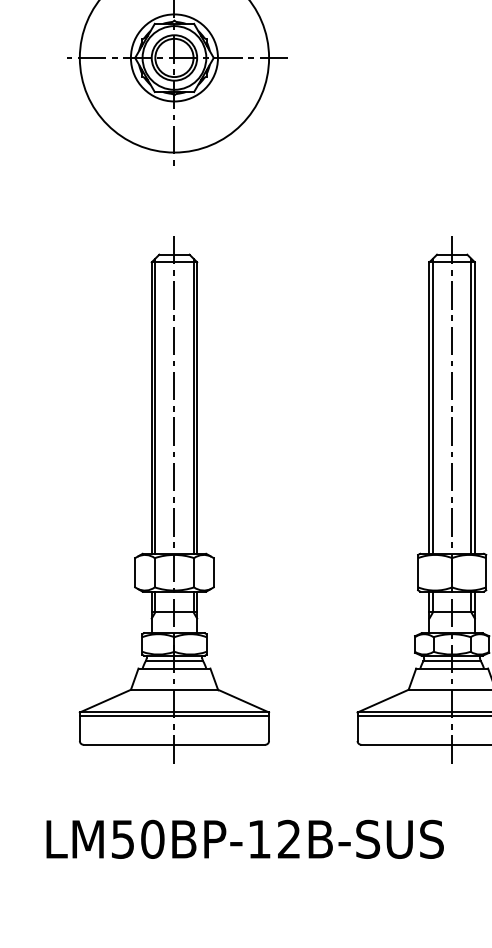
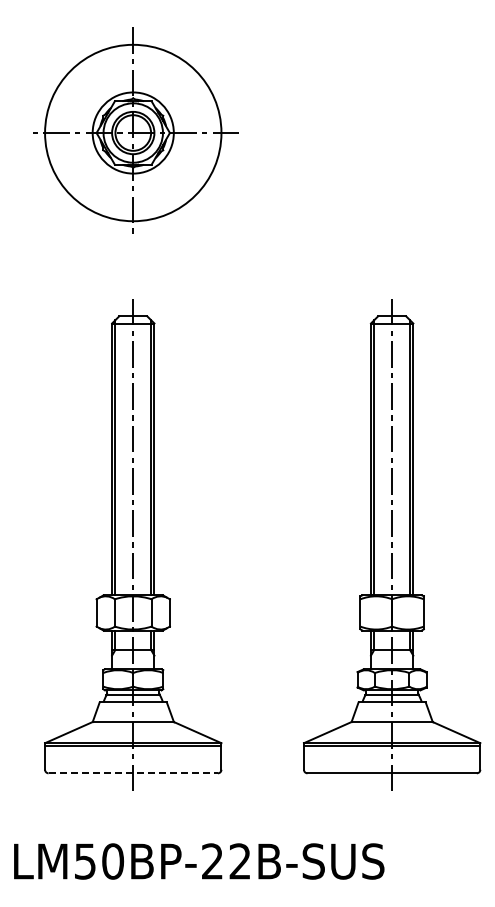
line: (174, 744) -> (133, 773), solid -> dashed
text: (259, 839) -> (212, 861), LM50BP-12B-SUS -> LM50BP-22B-SUS

